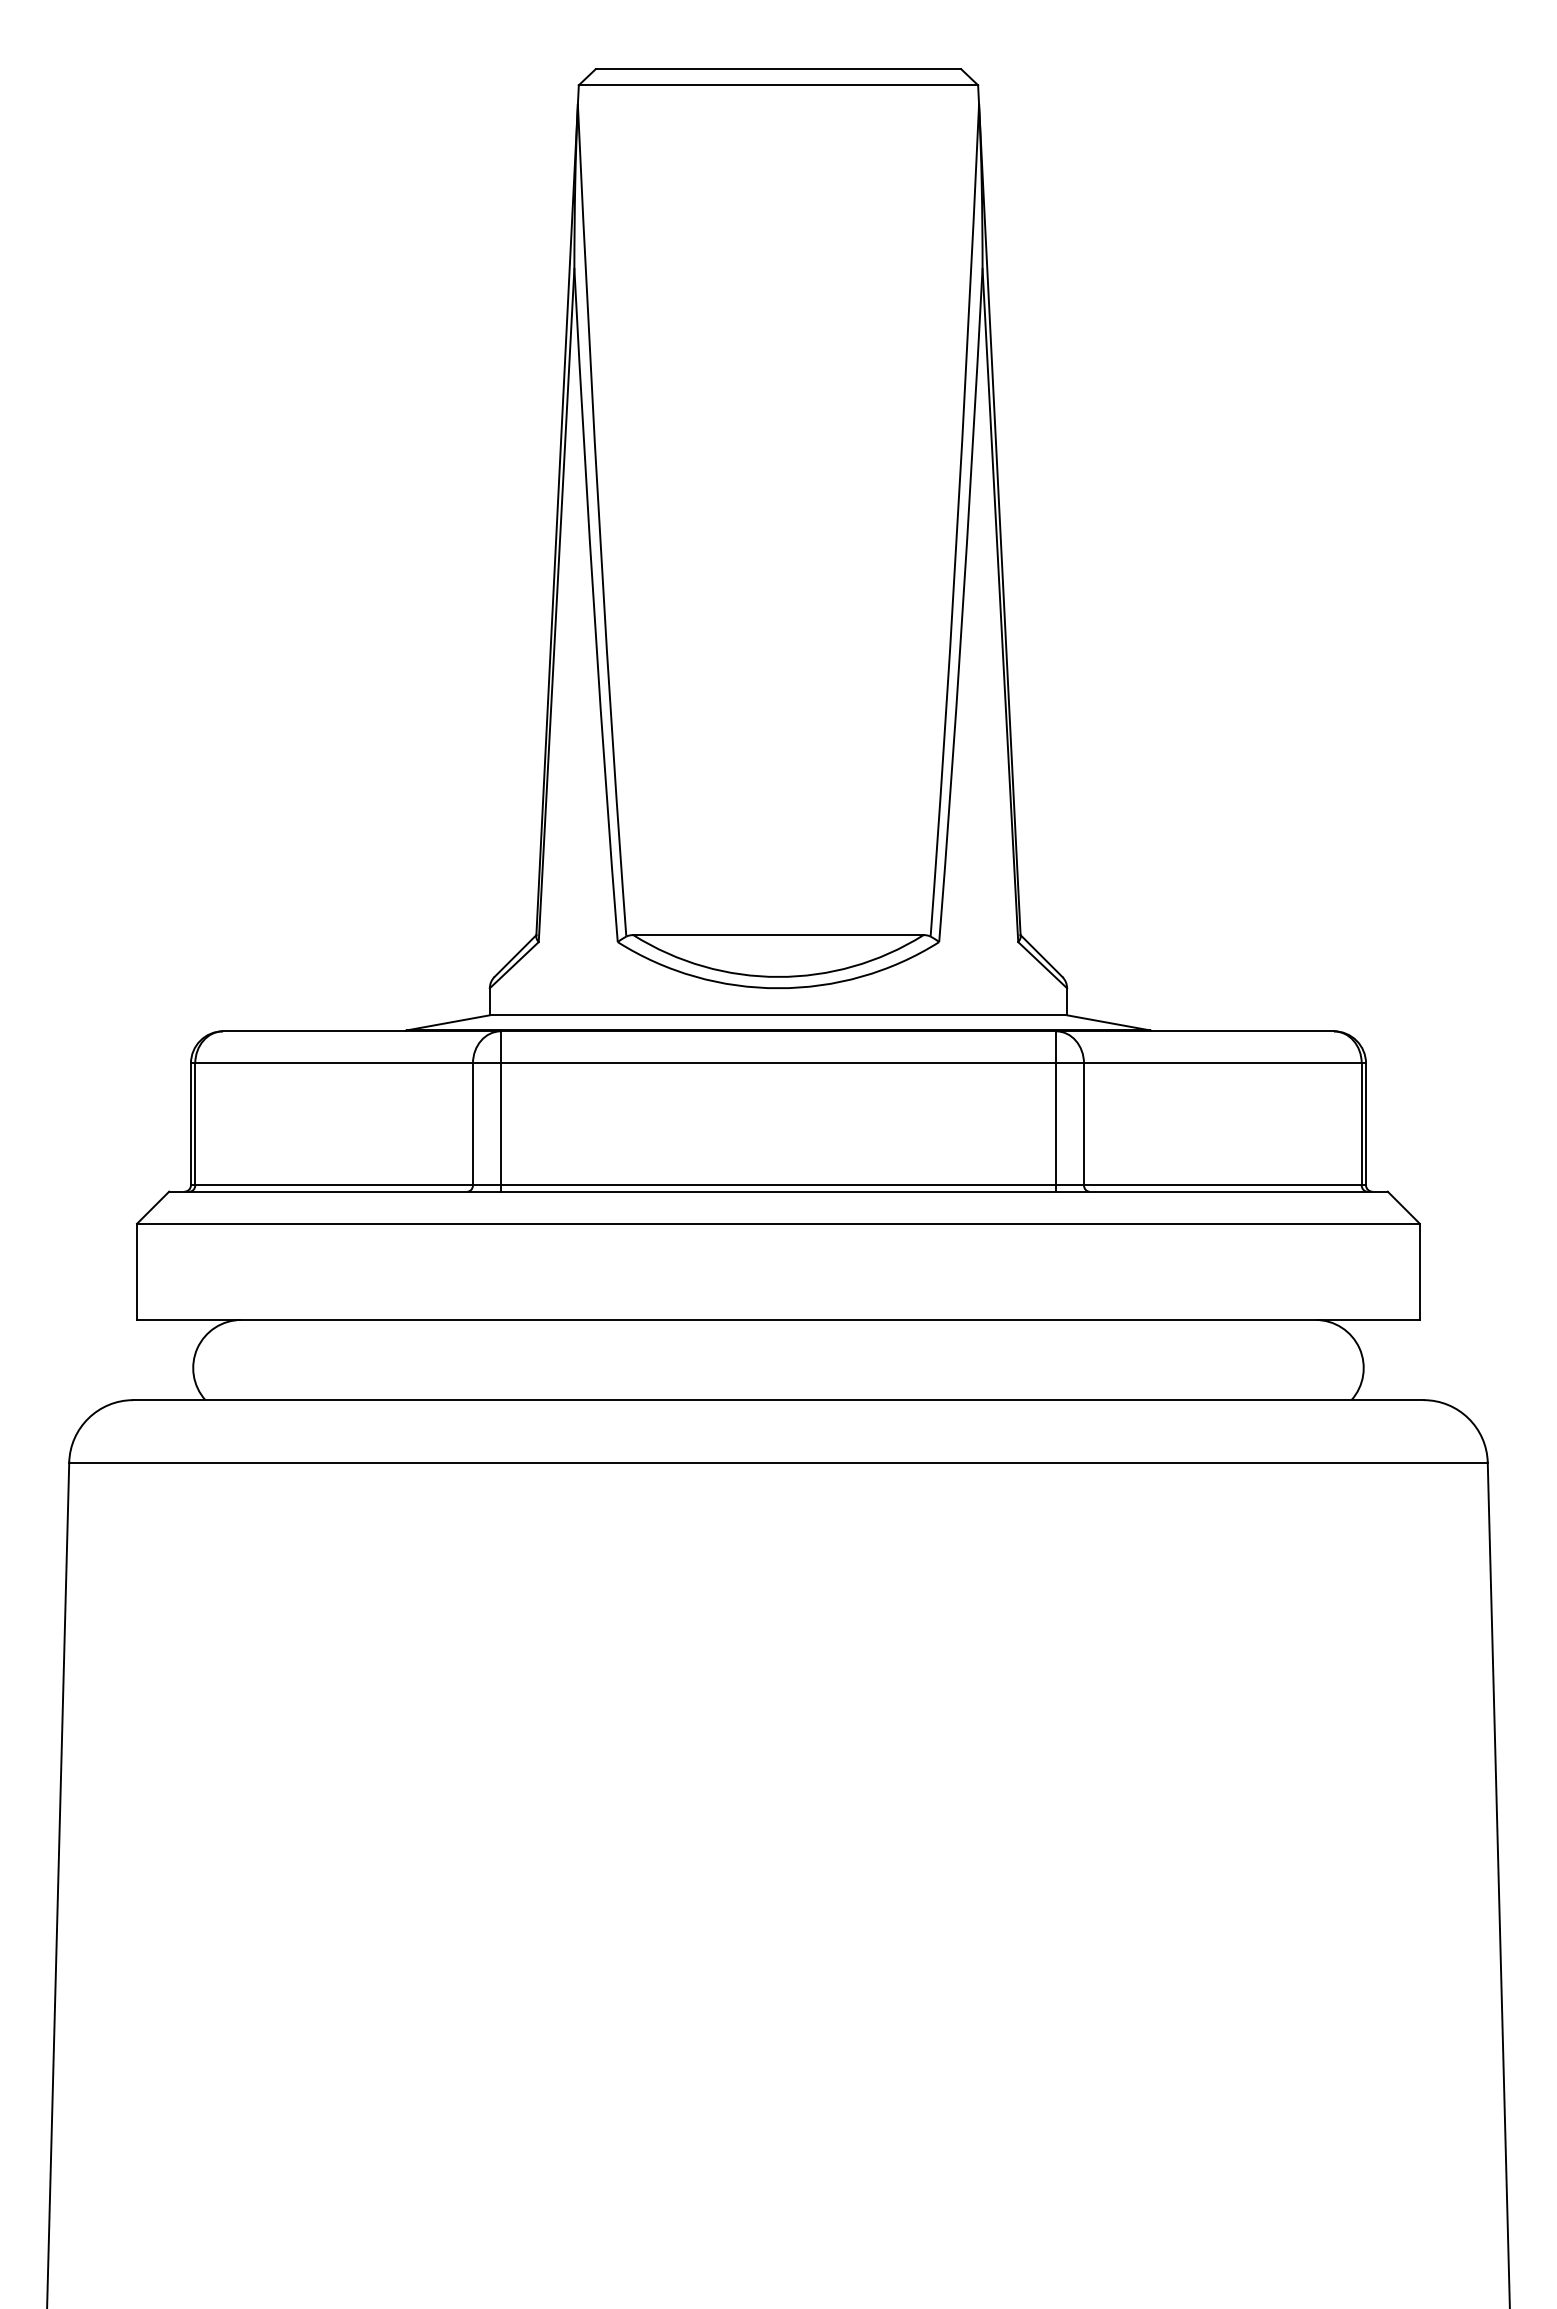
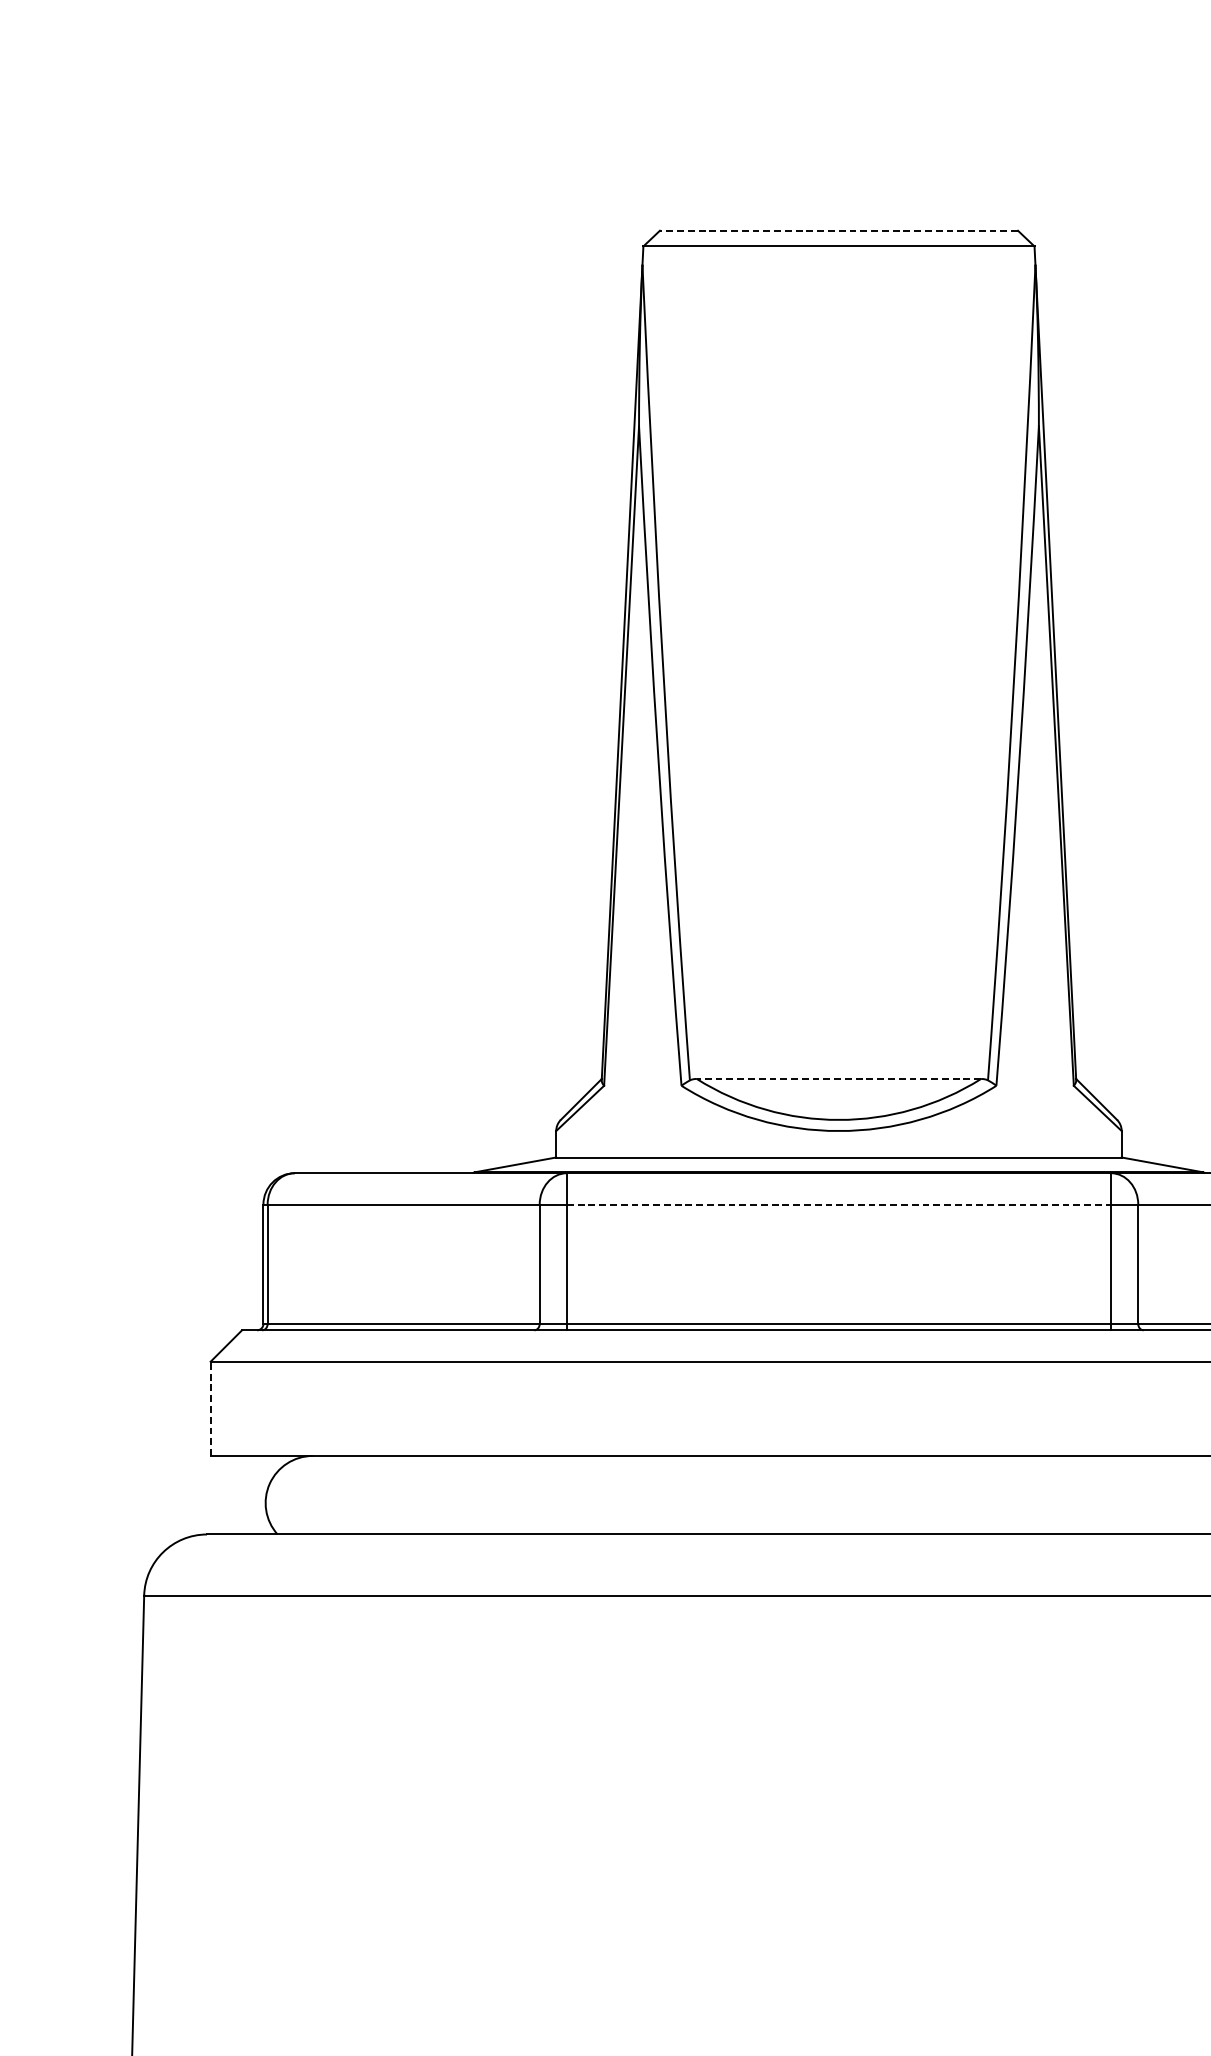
line: (778, 69) -> (838, 230), solid -> dashed
line: (778, 935) -> (838, 1079), solid -> dashed
line: (778, 1063) -> (838, 1204), solid -> dashed
line: (137, 1271) -> (211, 1408), solid -> dashed

